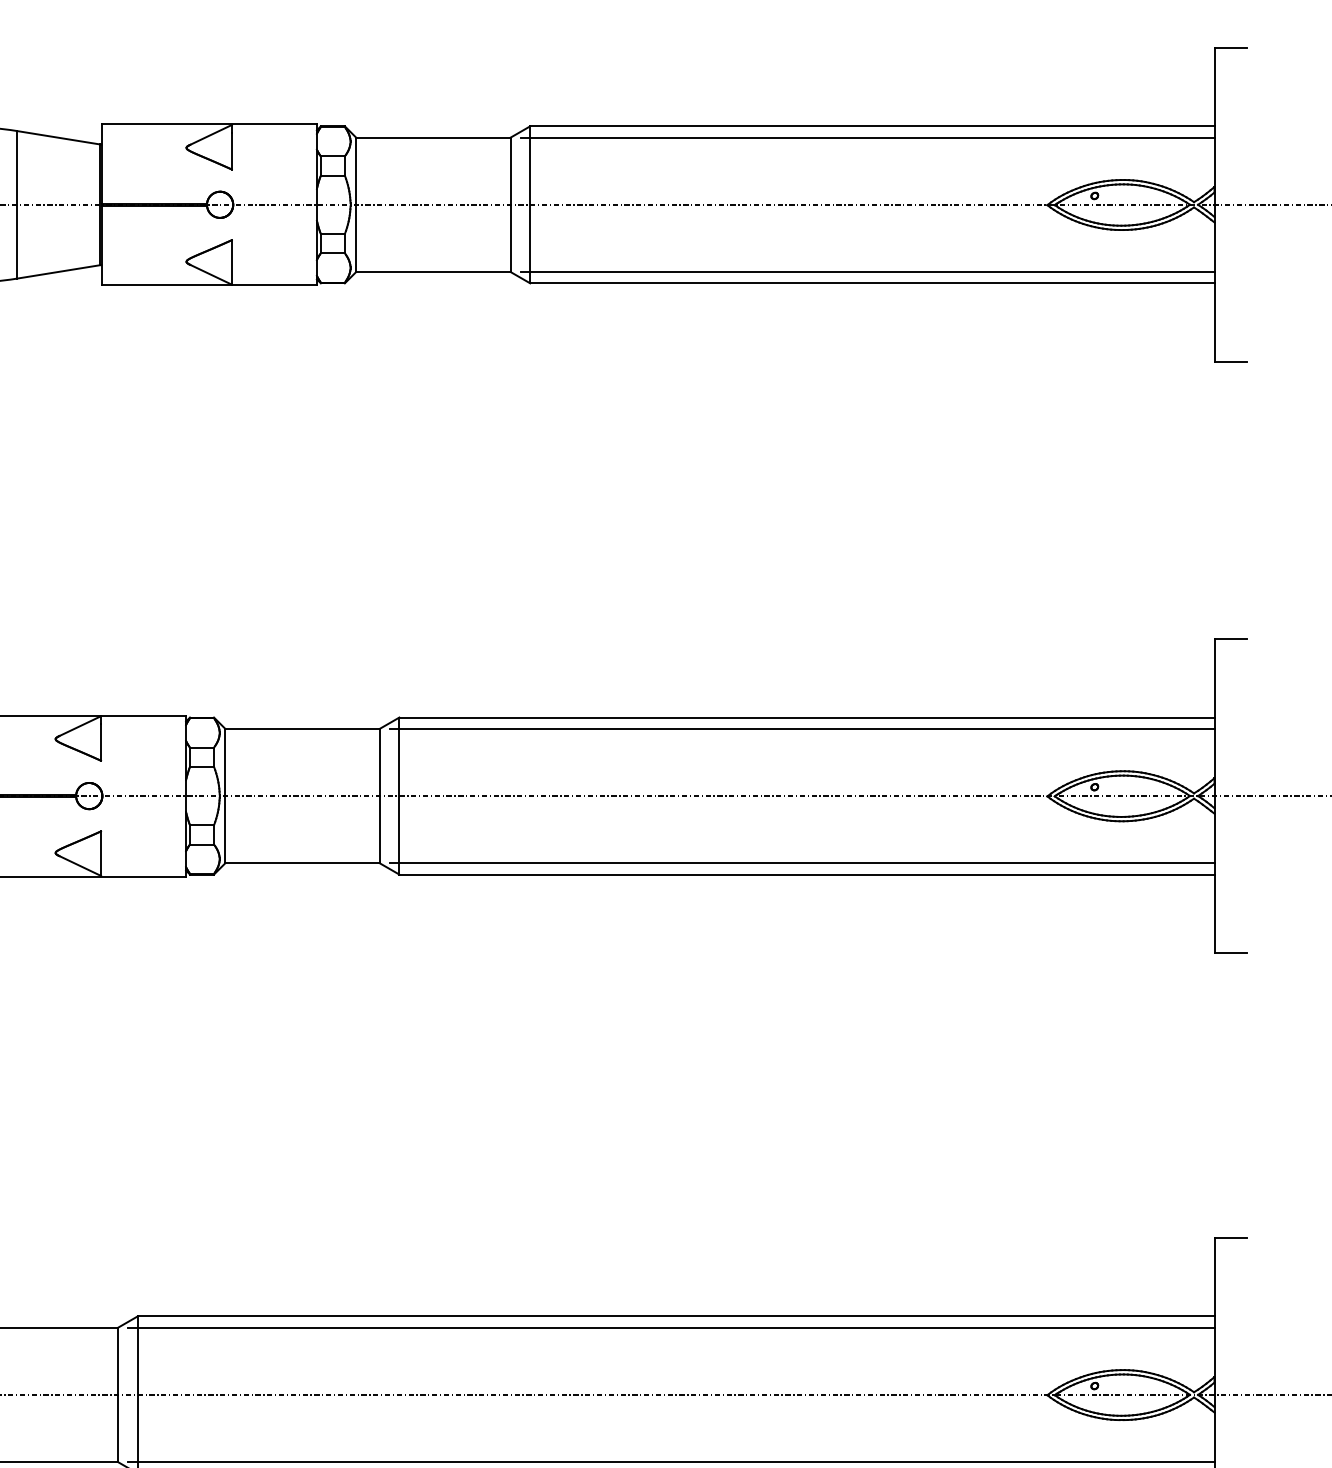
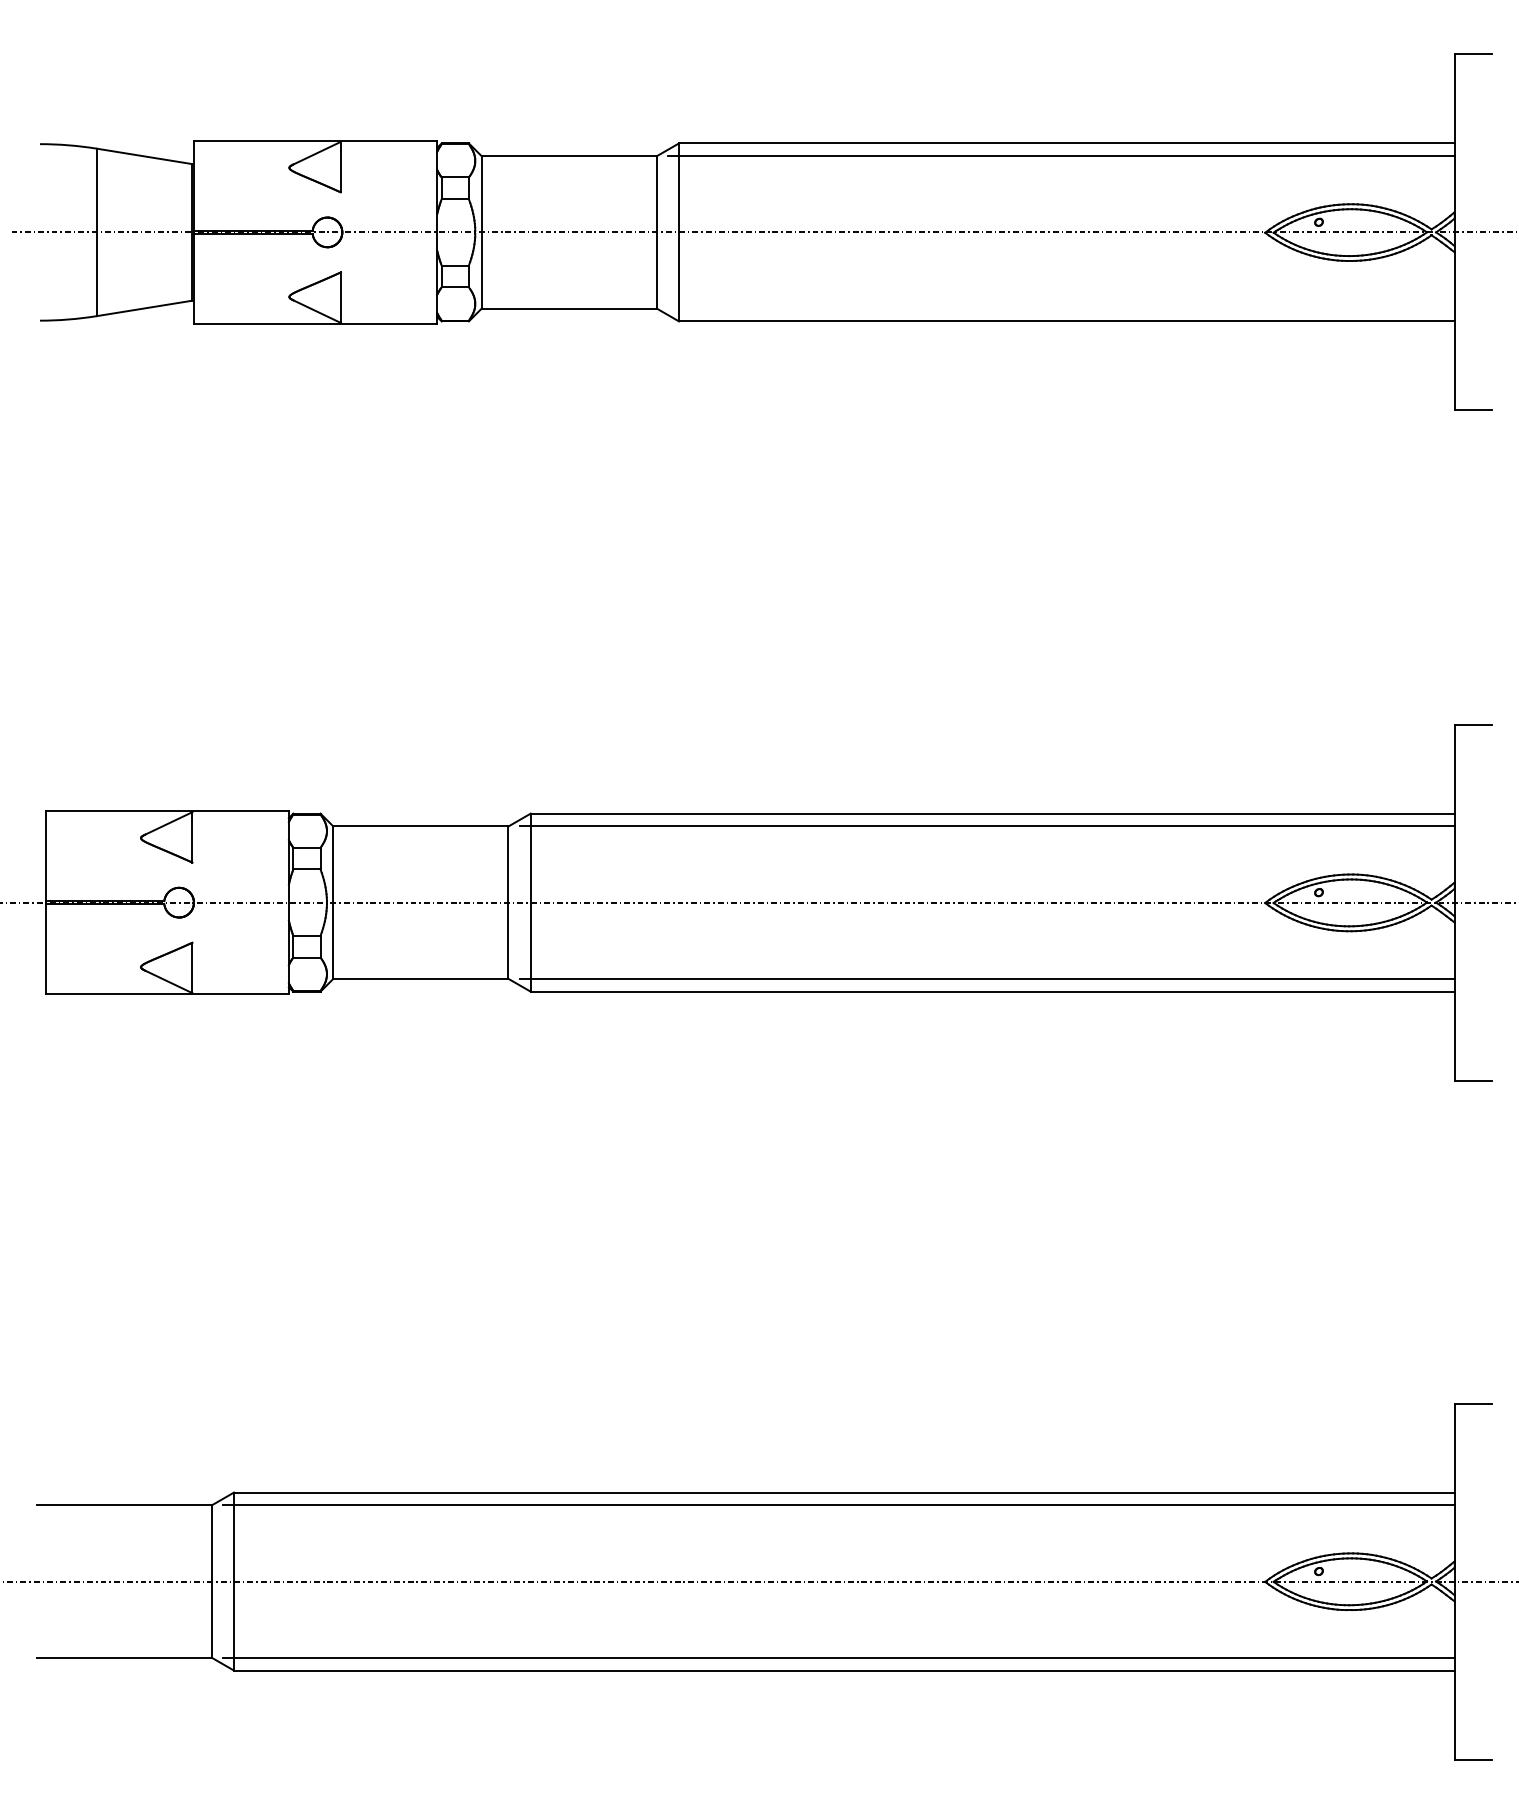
line: (867, 271) -> (1061, 308), removed

